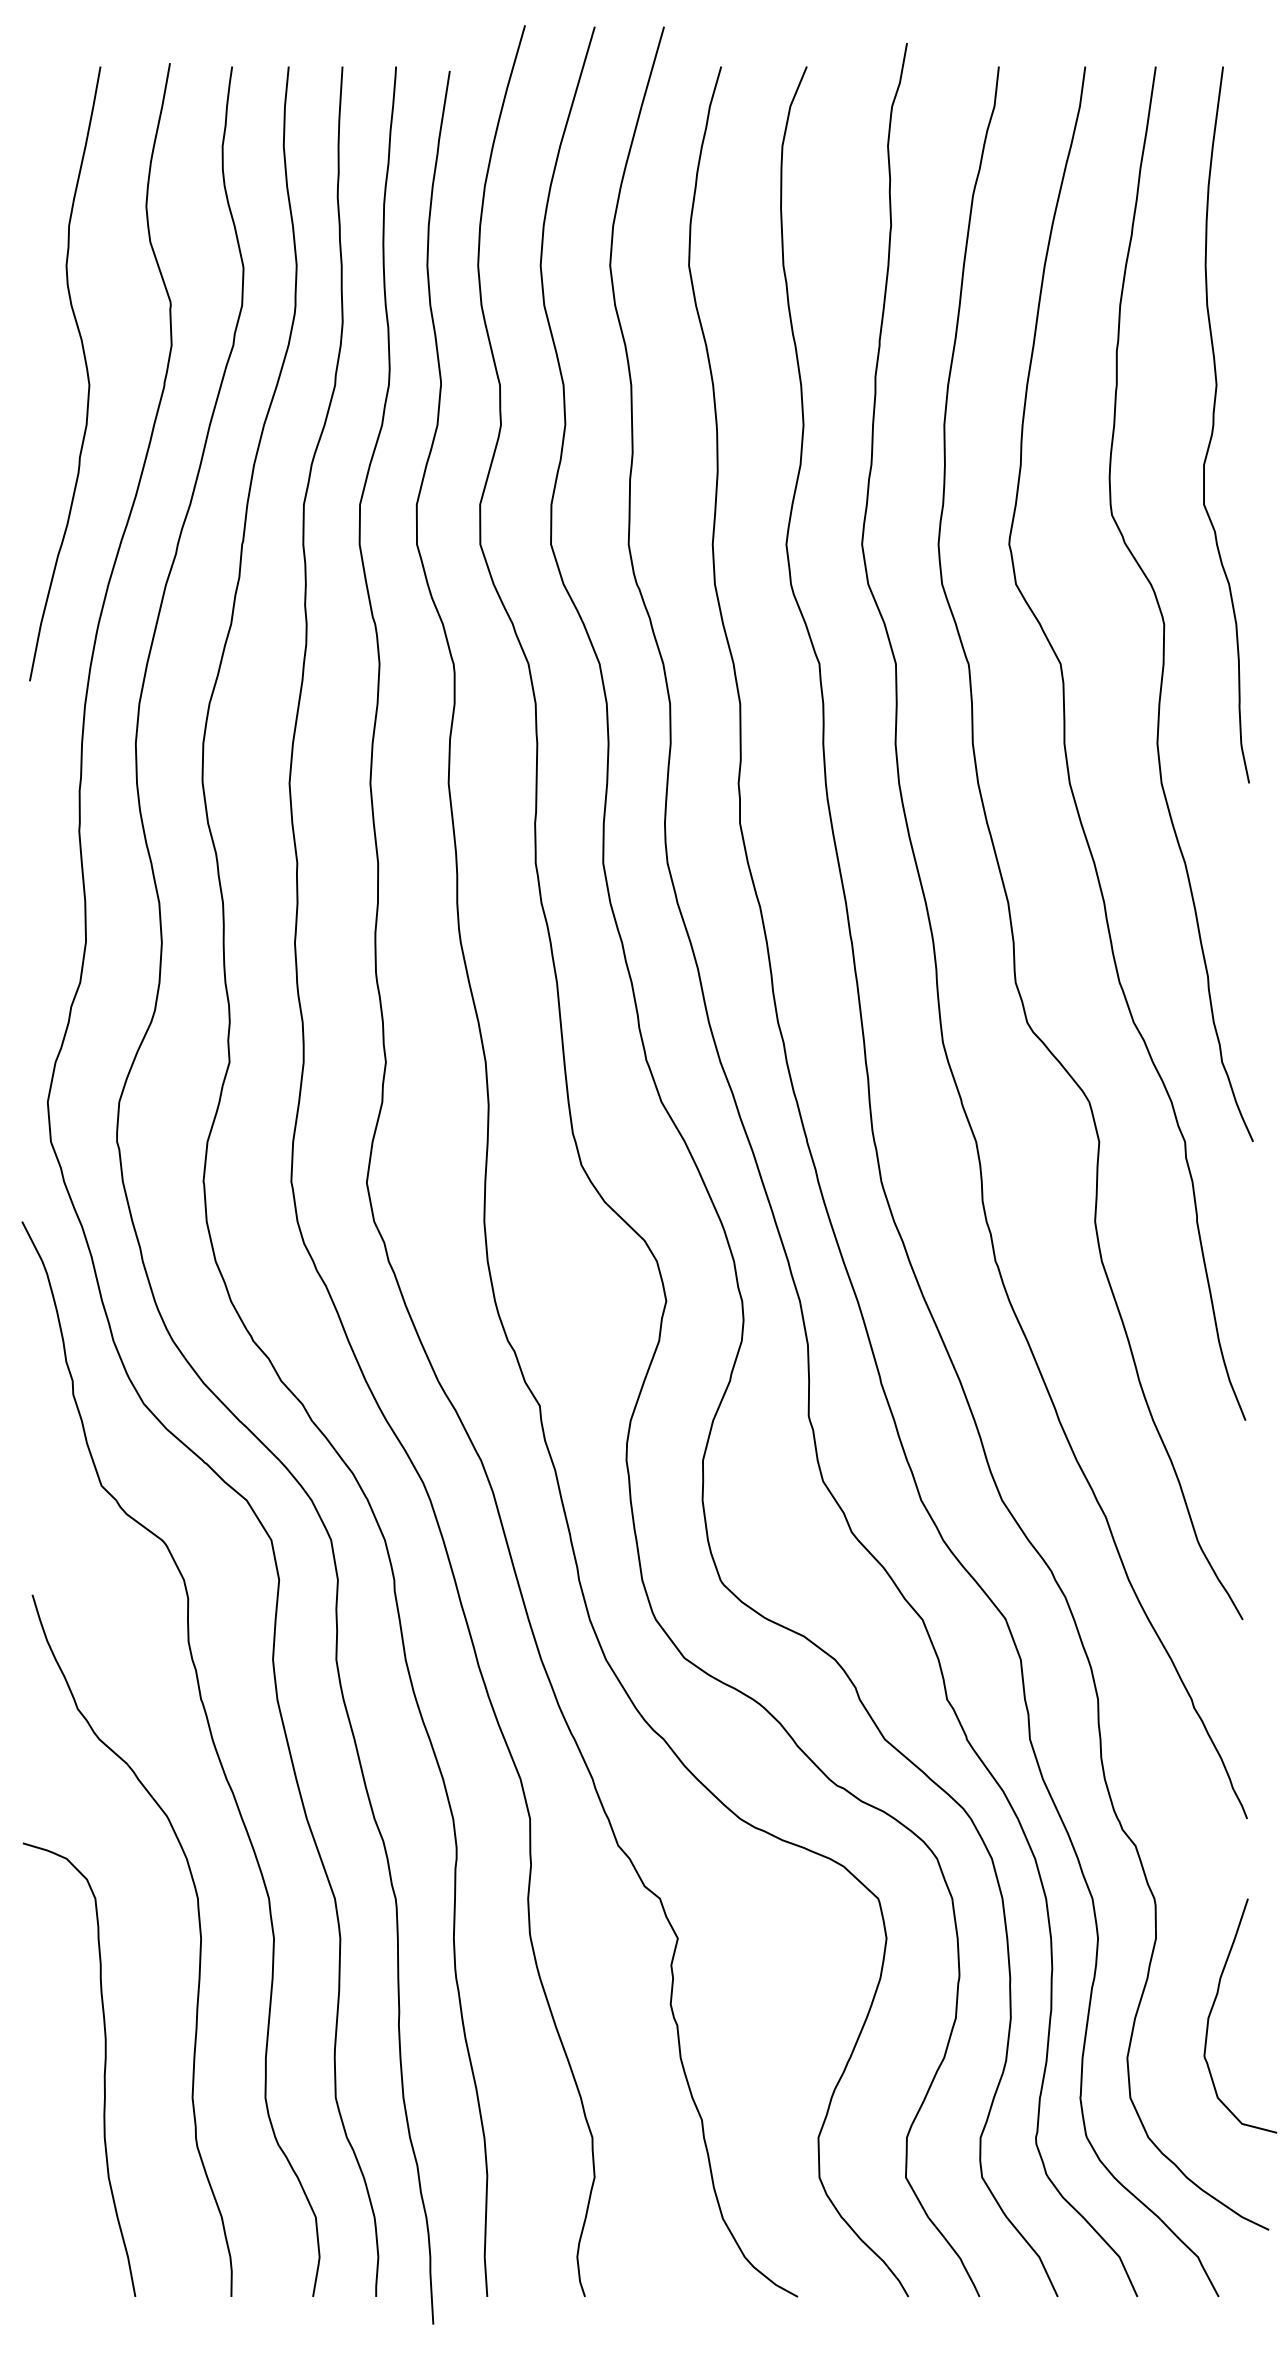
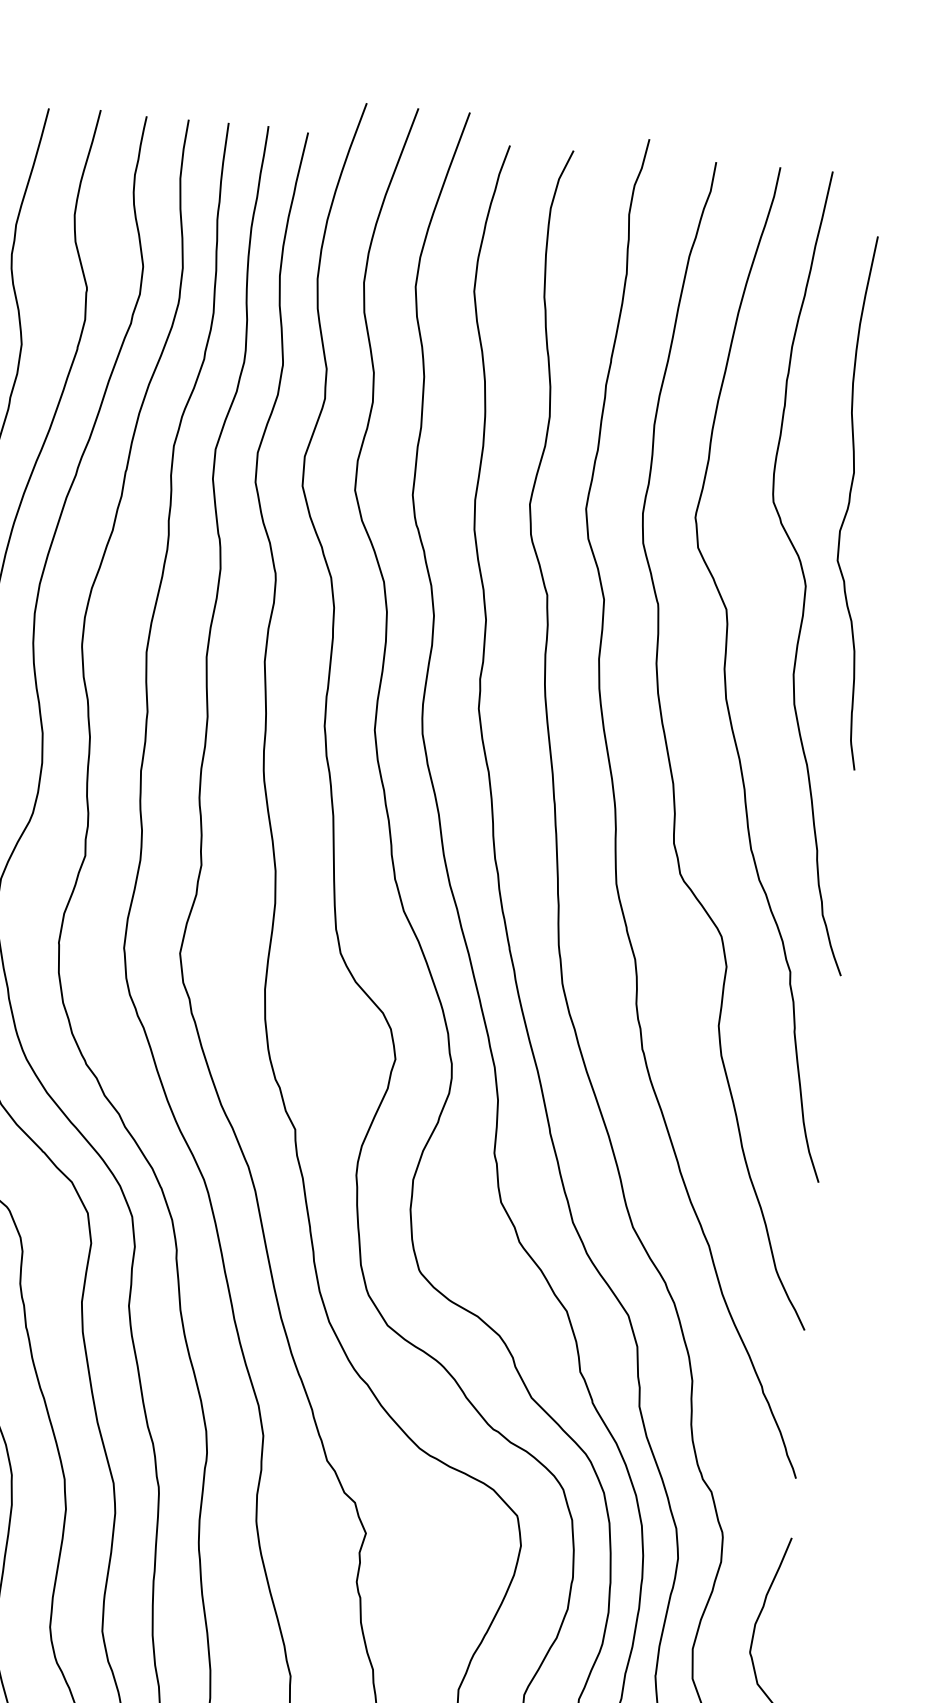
curve: (1214, 424) -> (850, 501), moved

